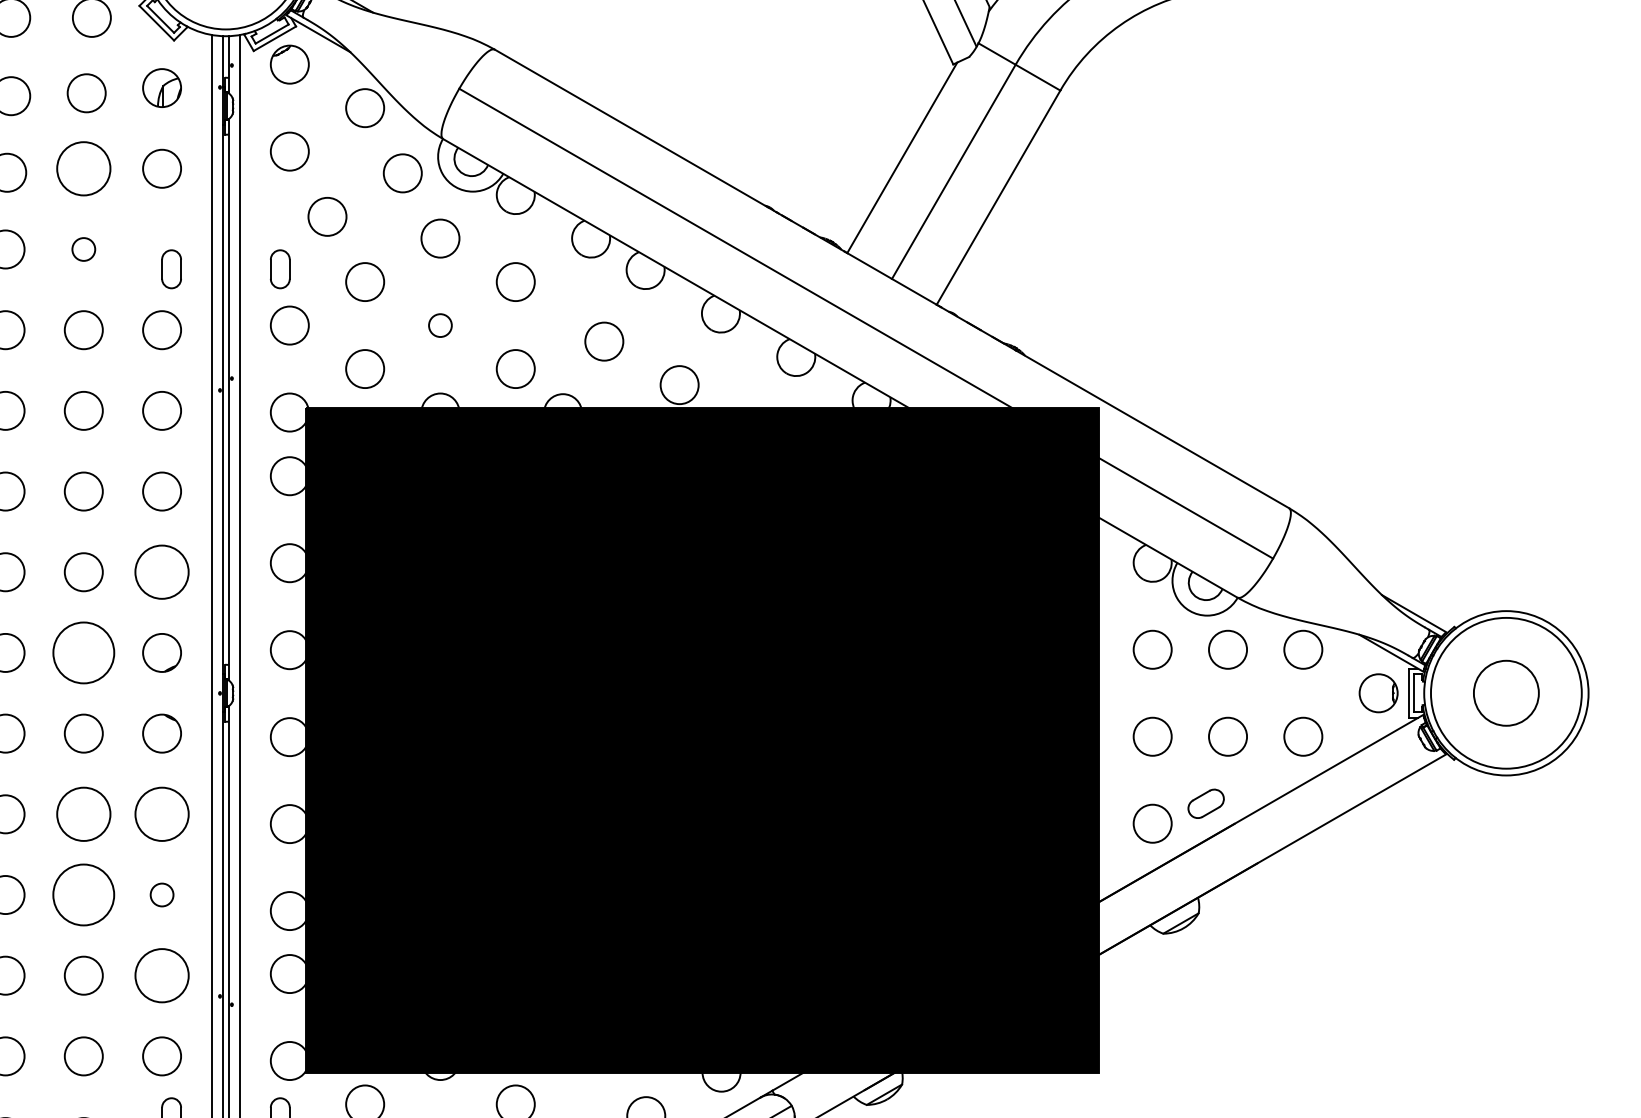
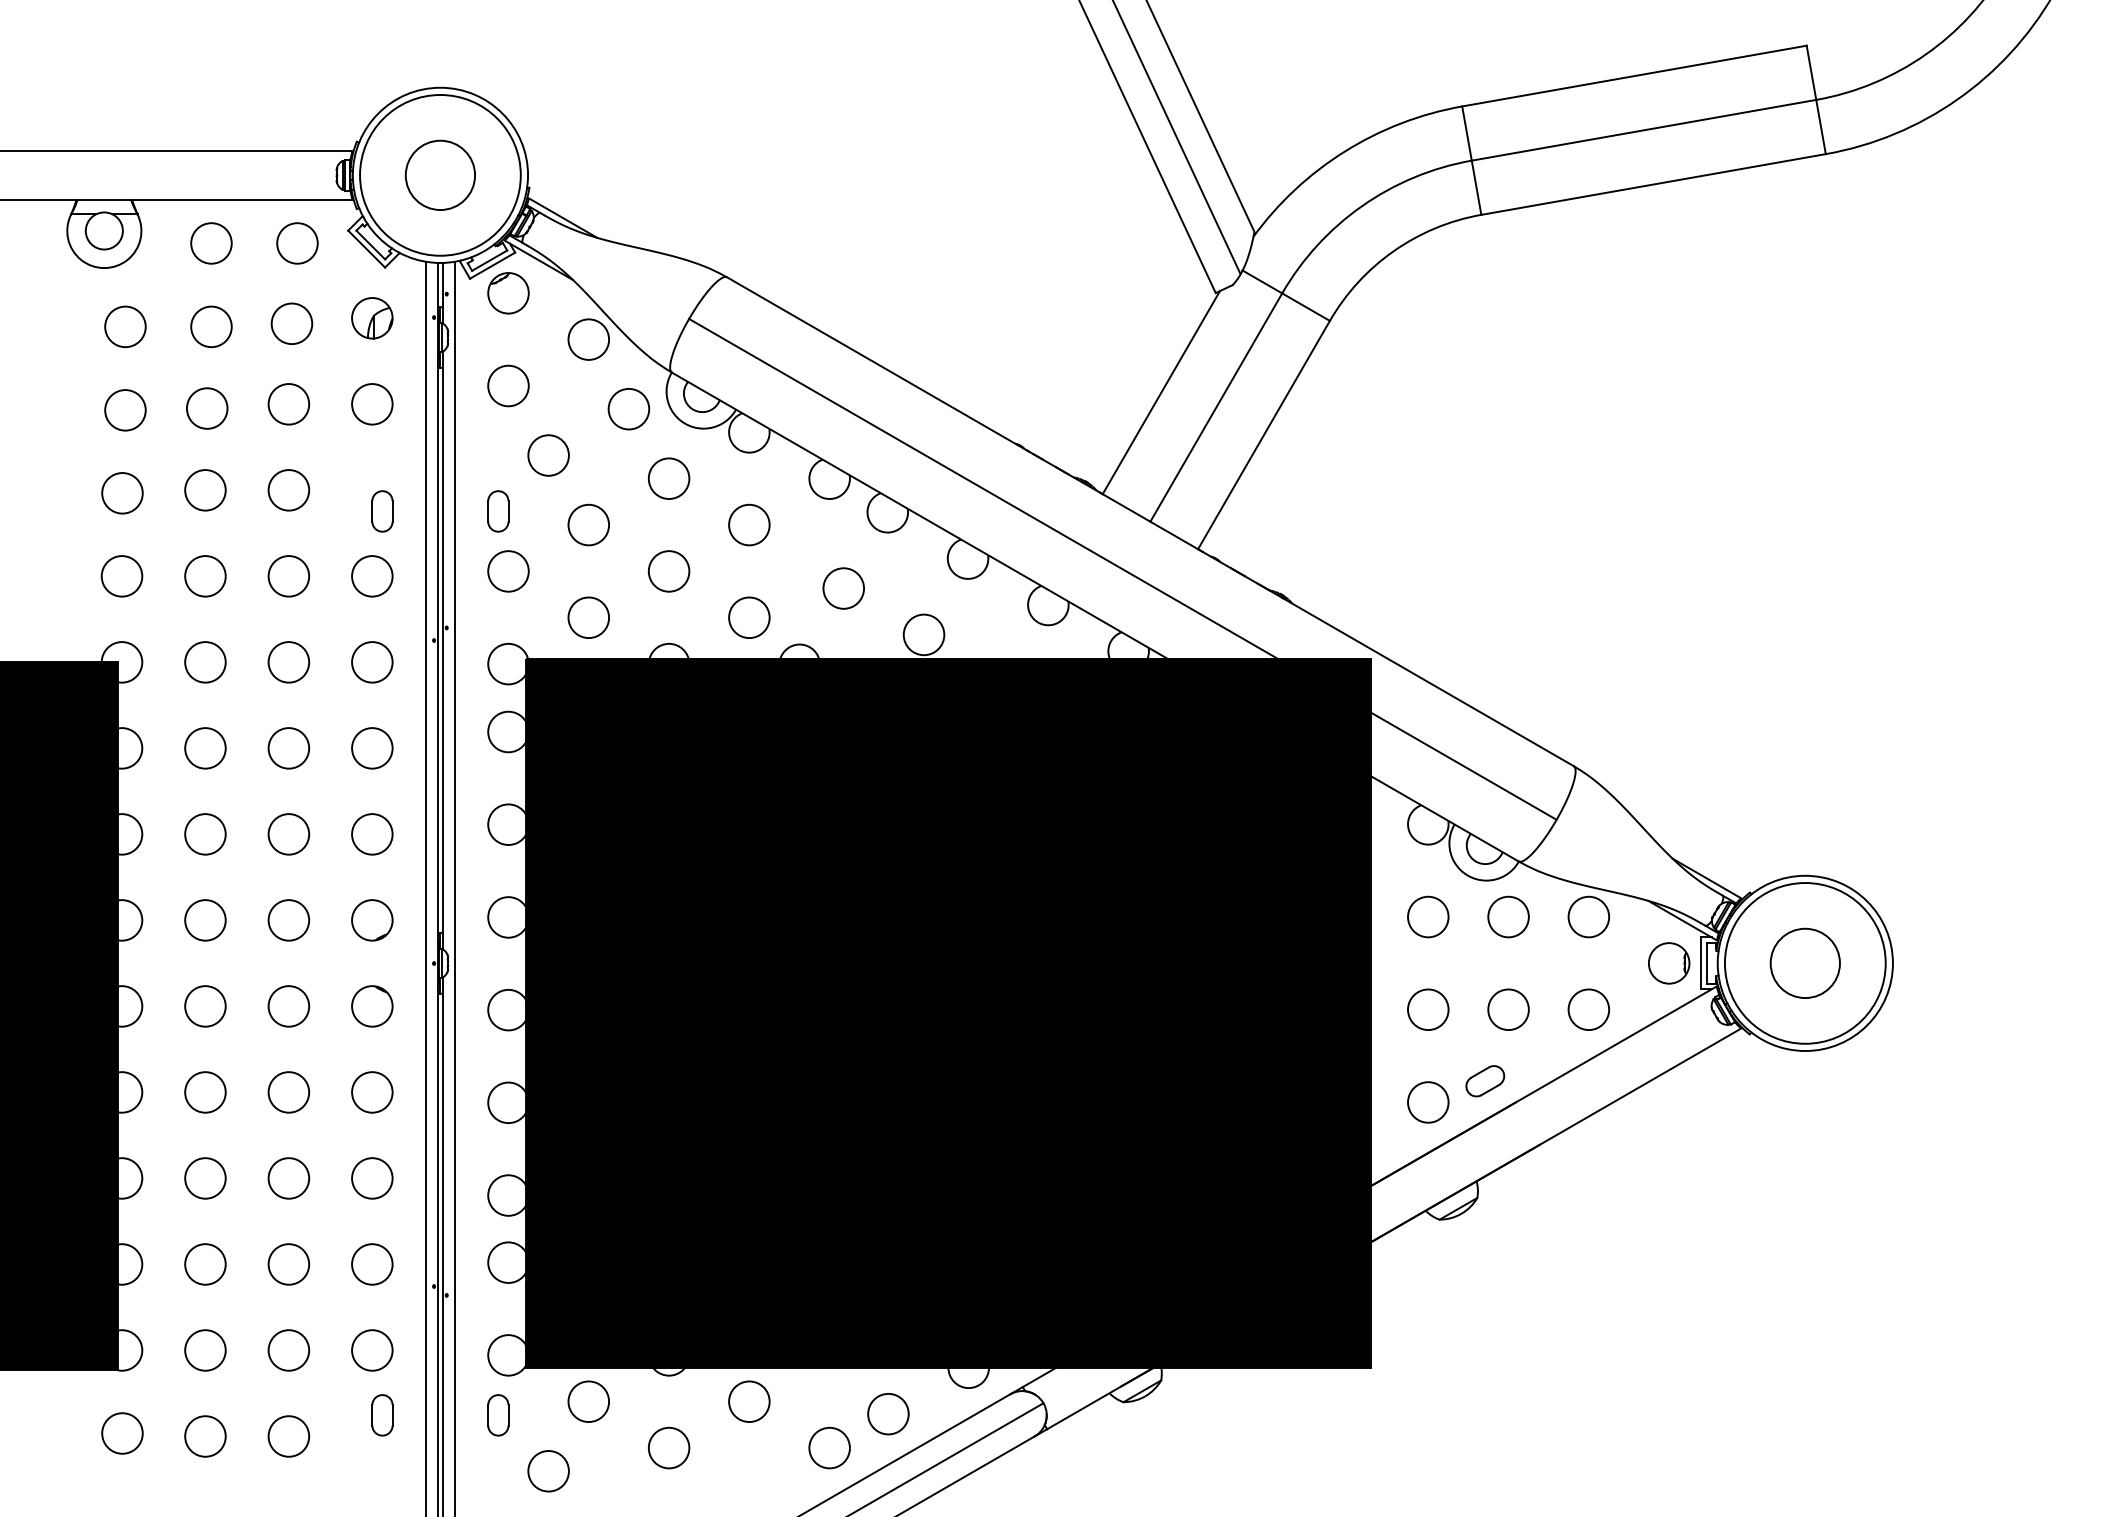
circle: (83, 168) -> (288, 404), size x0.71
circle: (83, 249) -> (288, 490), size x1.67
circle: (439, 325) -> (668, 571), size x1.67
circle: (162, 572) -> (372, 834), size x0.71
circle: (83, 653) -> (288, 920), size x0.62
circle: (83, 814) -> (288, 1092), size x0.71
circle: (162, 814) -> (372, 1092), size x0.71
circle: (83, 895) -> (288, 1178), size x0.62
circle: (162, 895) -> (372, 1178), size x1.67
circle: (162, 975) -> (372, 1264), size x0.71

